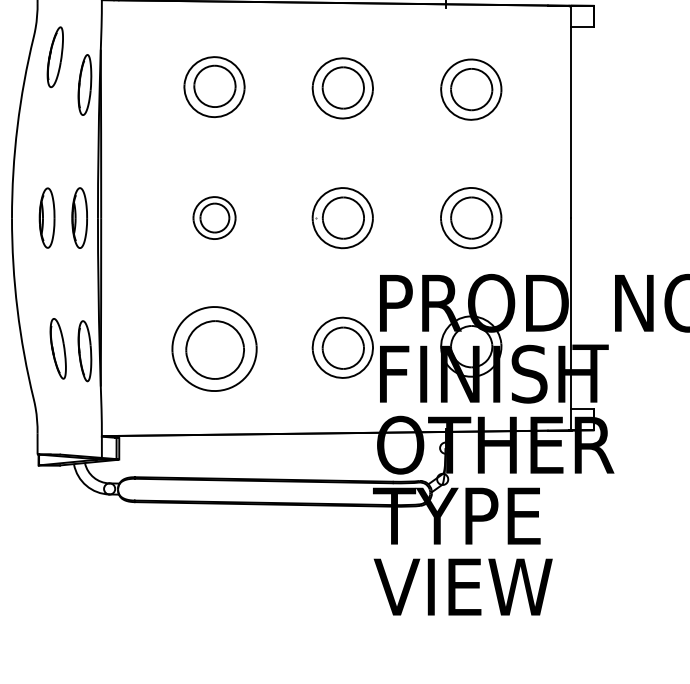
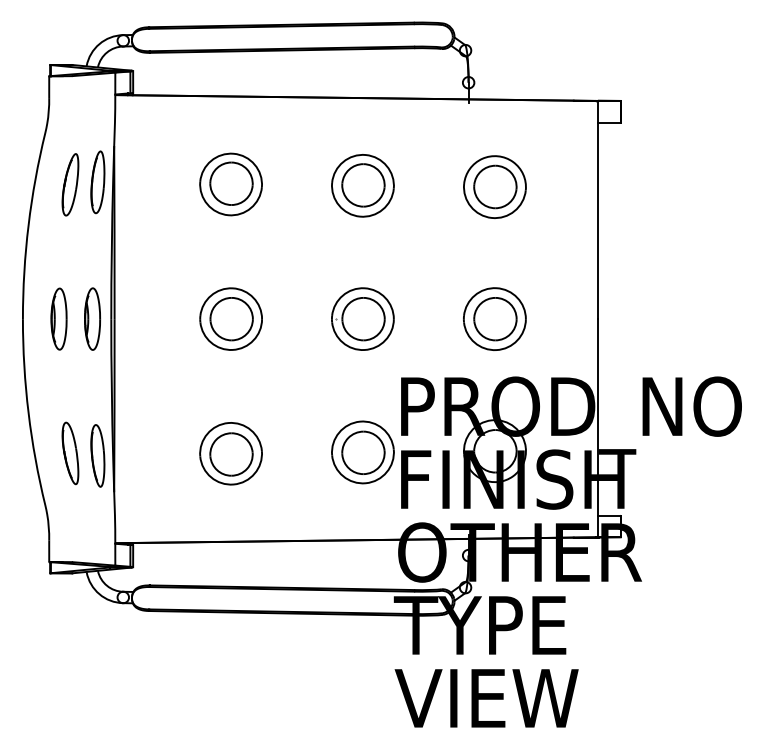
part: (55, 56) -> (70, 184), moved
part: (213, 217) -> (230, 318), size x1.43
part: (213, 348) -> (230, 453), size x0.71

